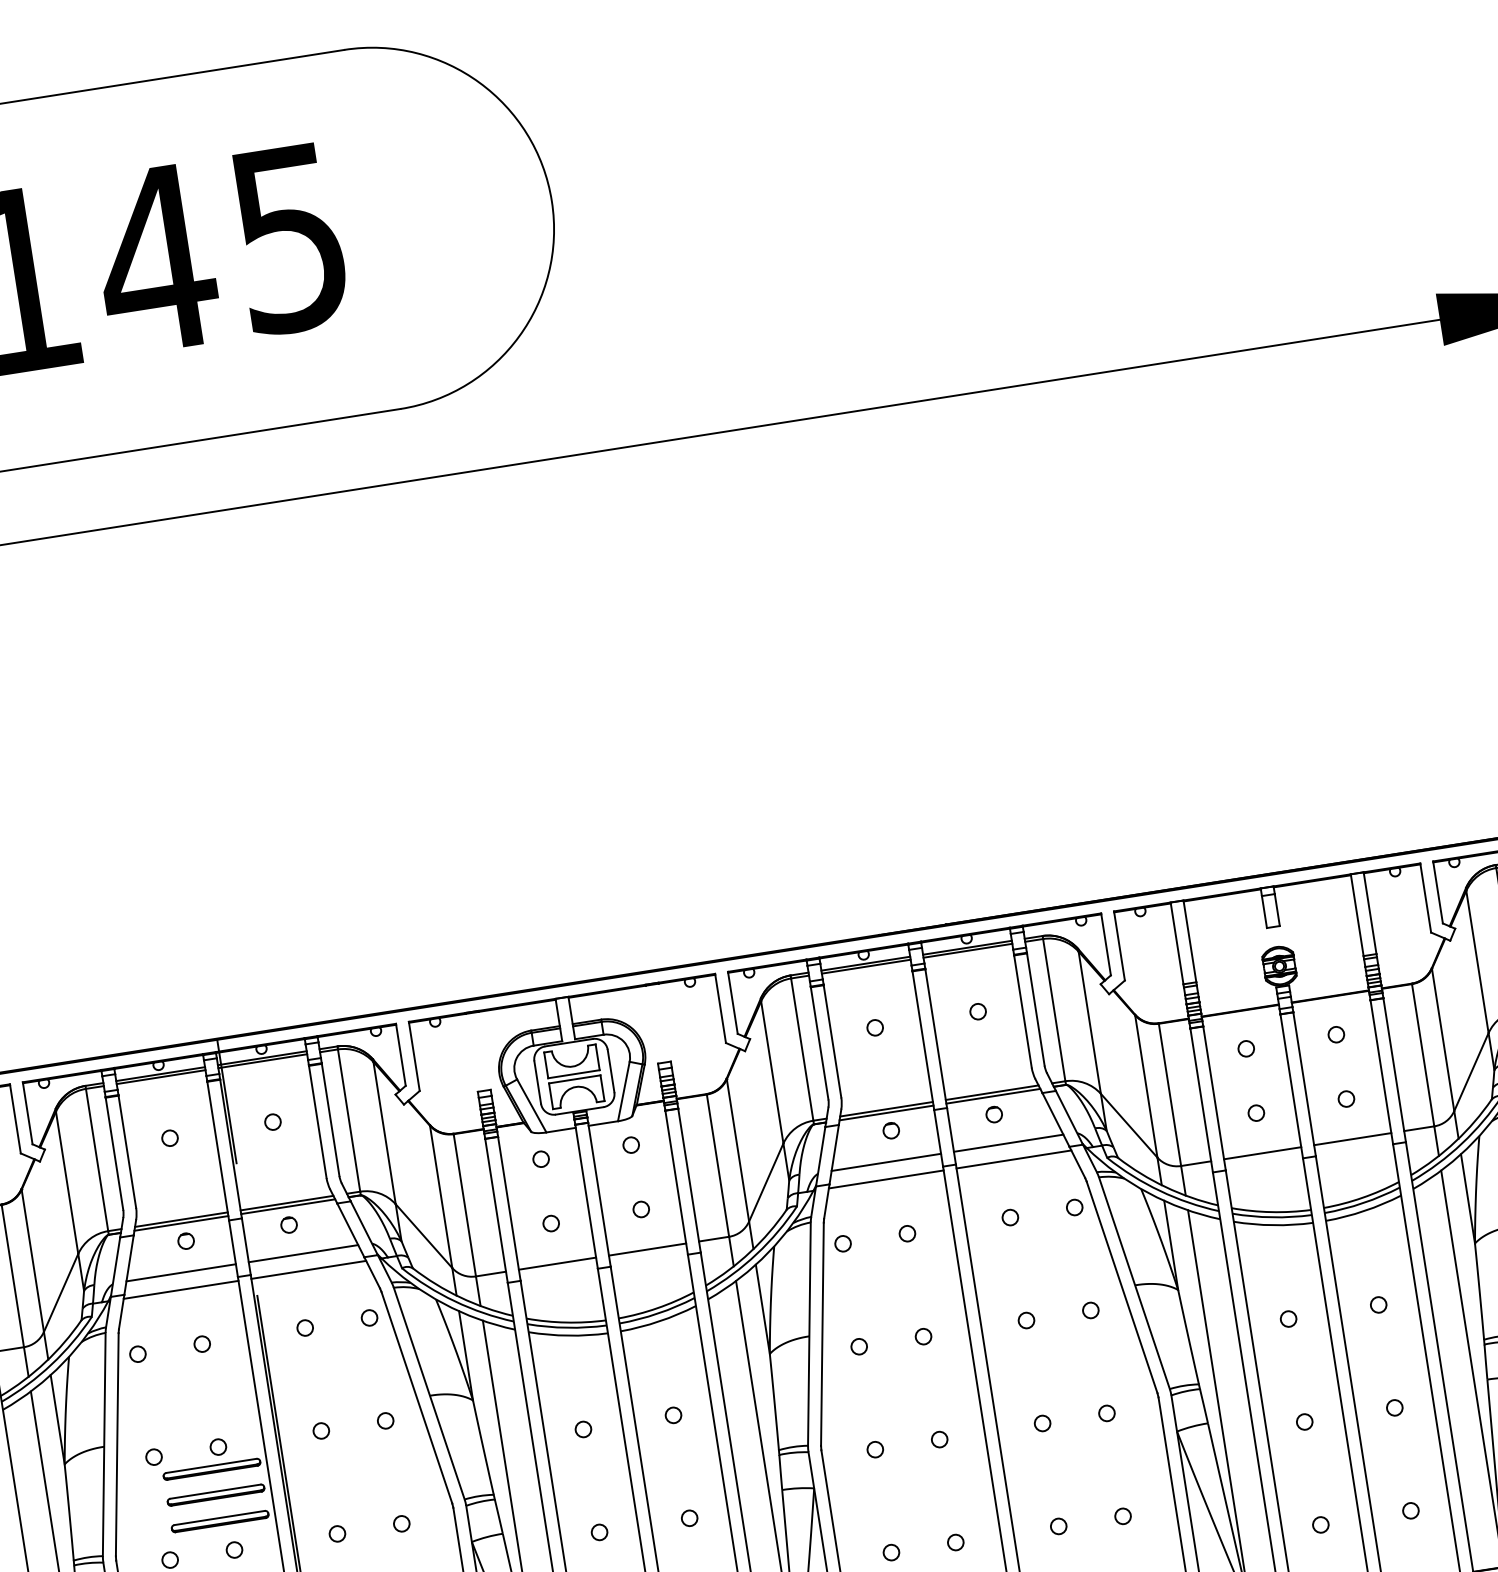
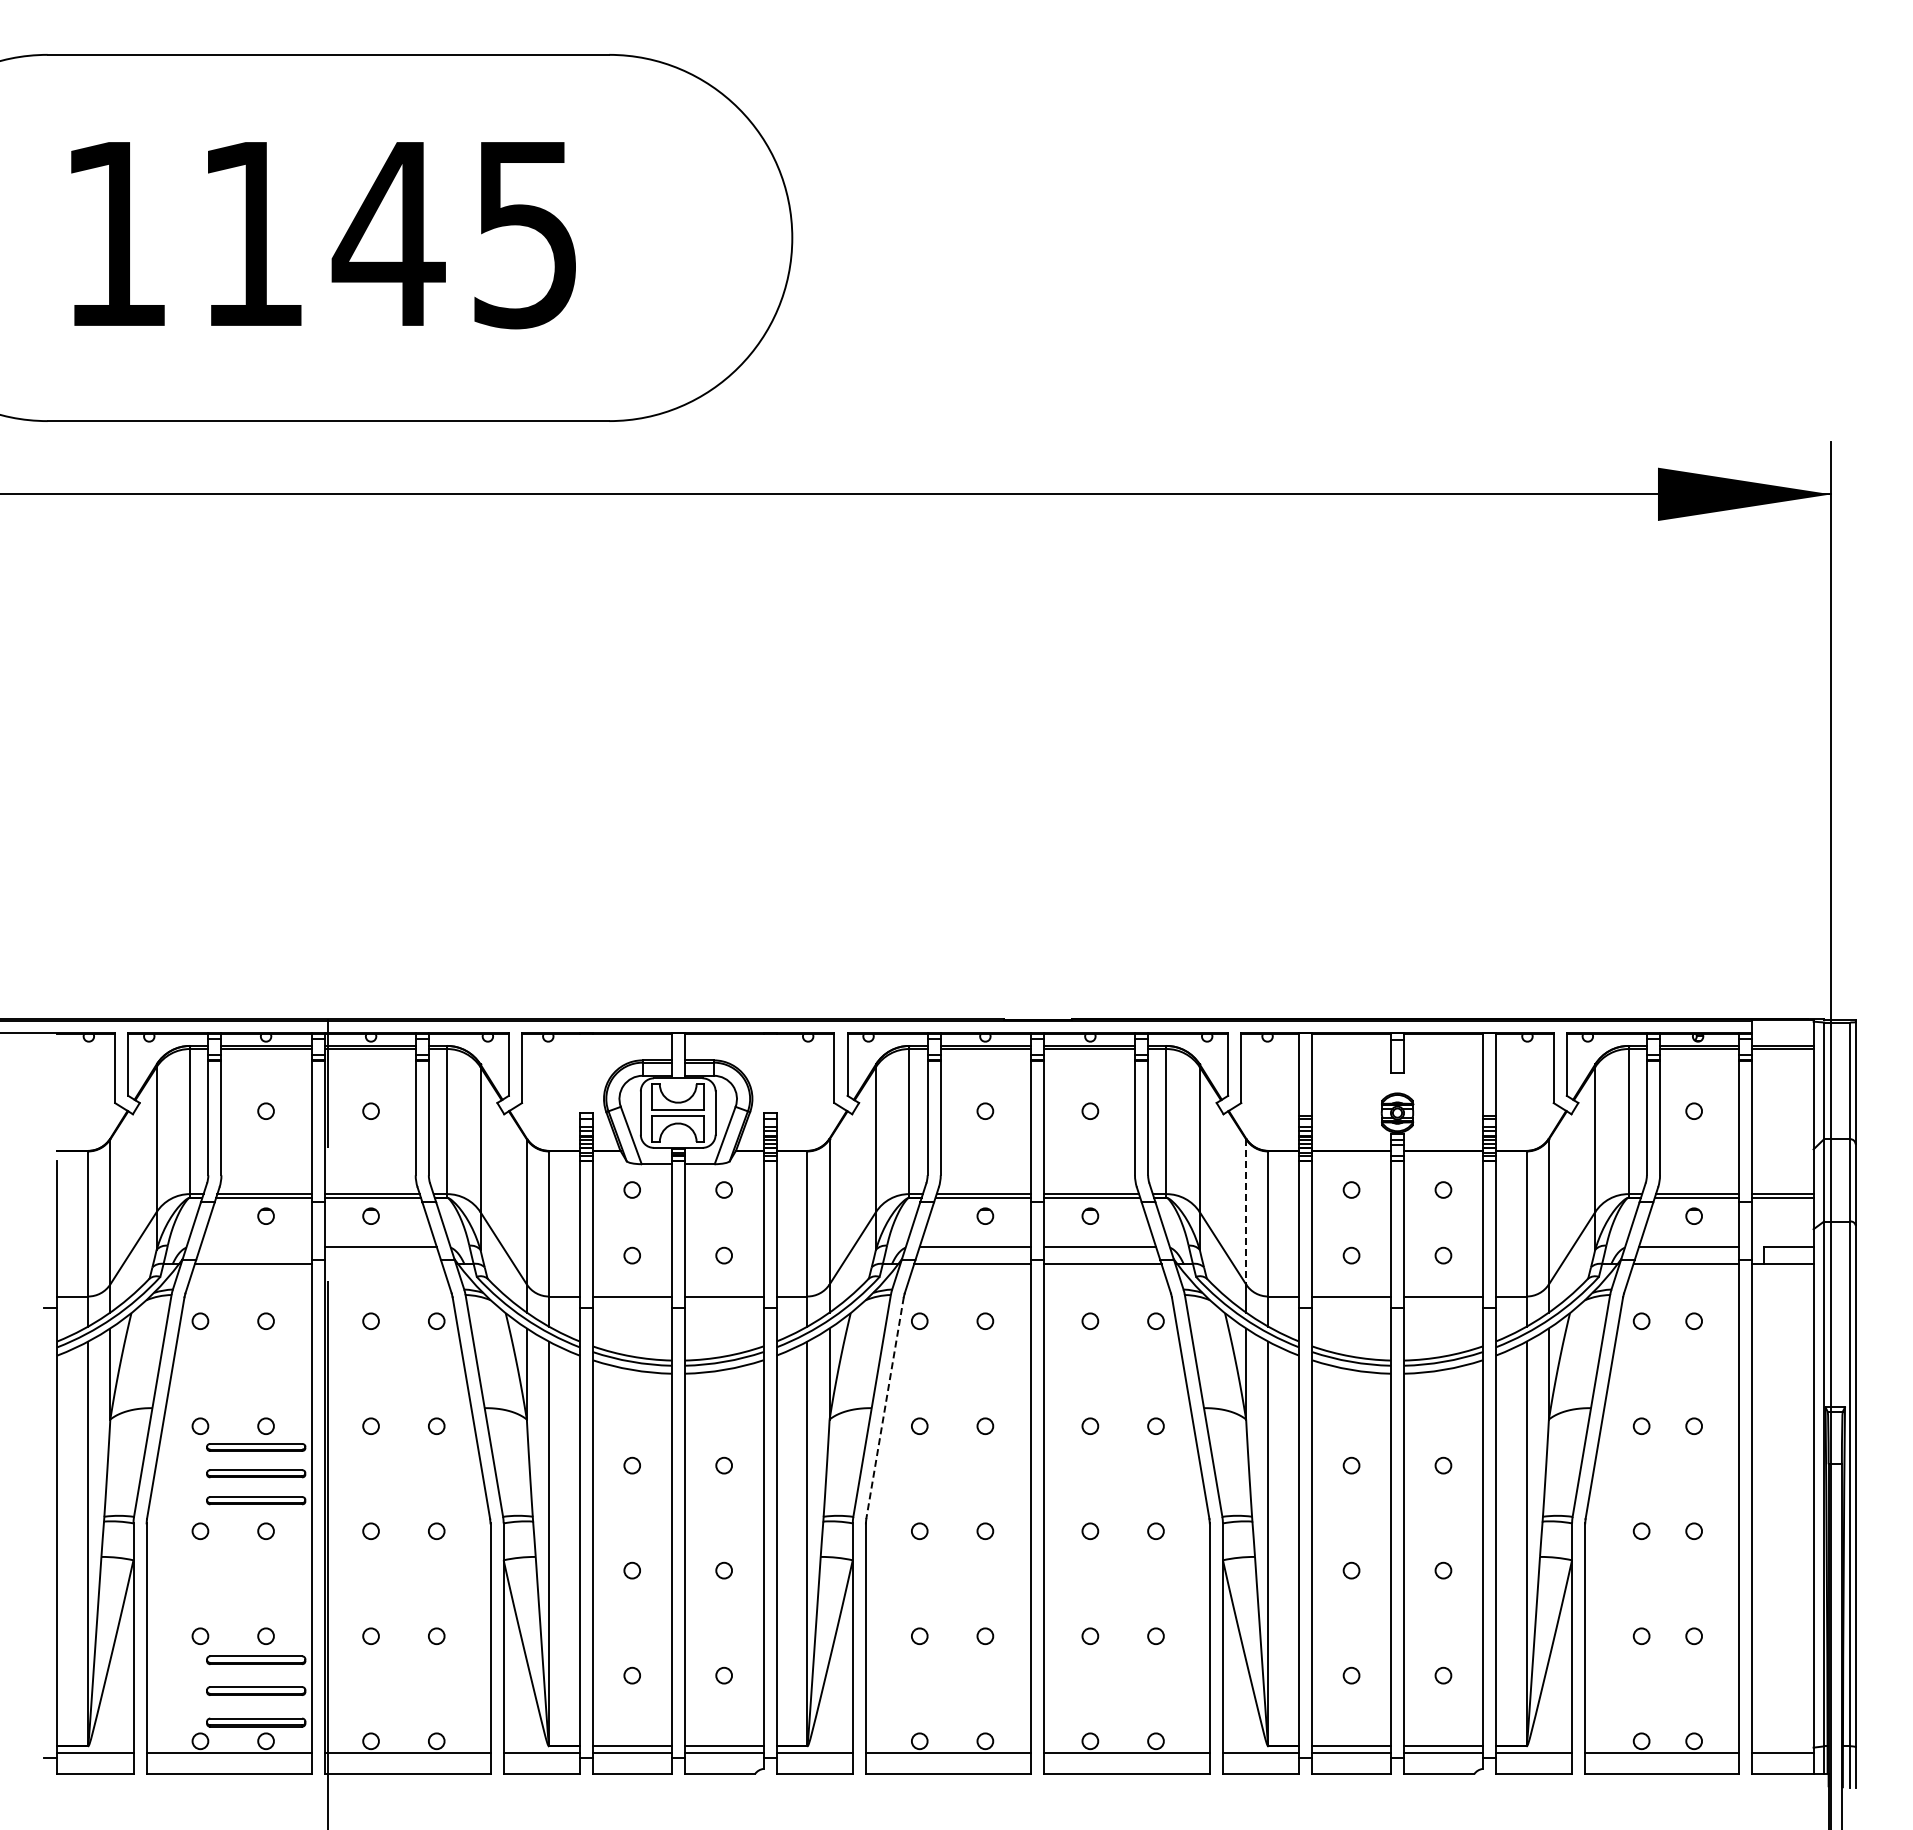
line: (1146, 1086) -> (1246, 1211), solid -> dashed
line: (308, 1269) -> (383, 1263), removed
line: (181, 1272) -> (256, 1246), removed
line: (821, 1334) -> (884, 1408), solid -> dashed

